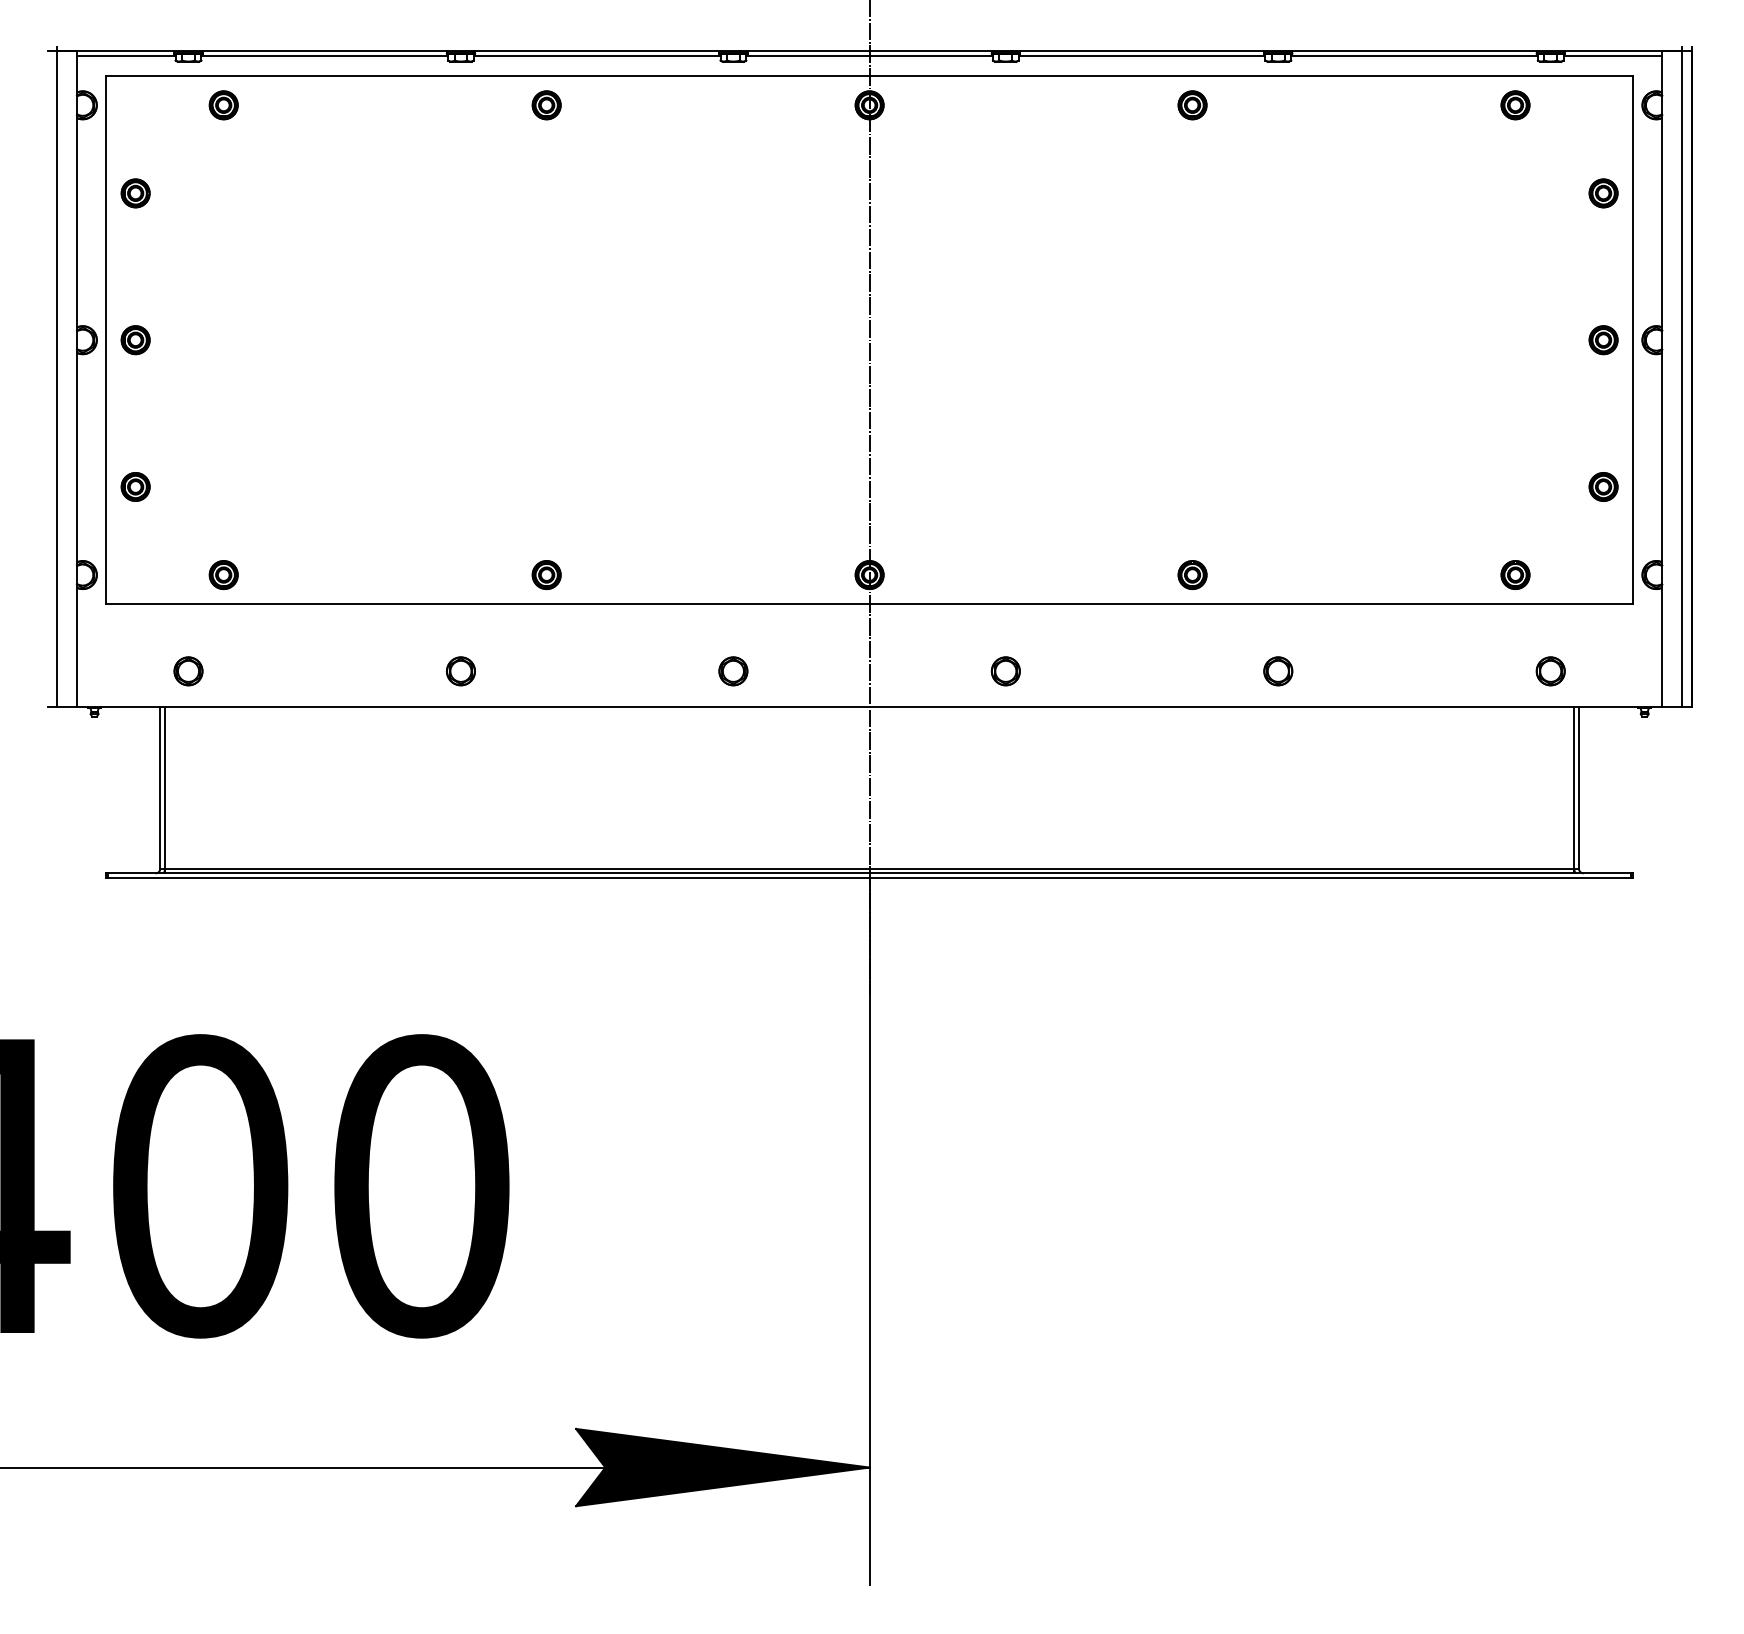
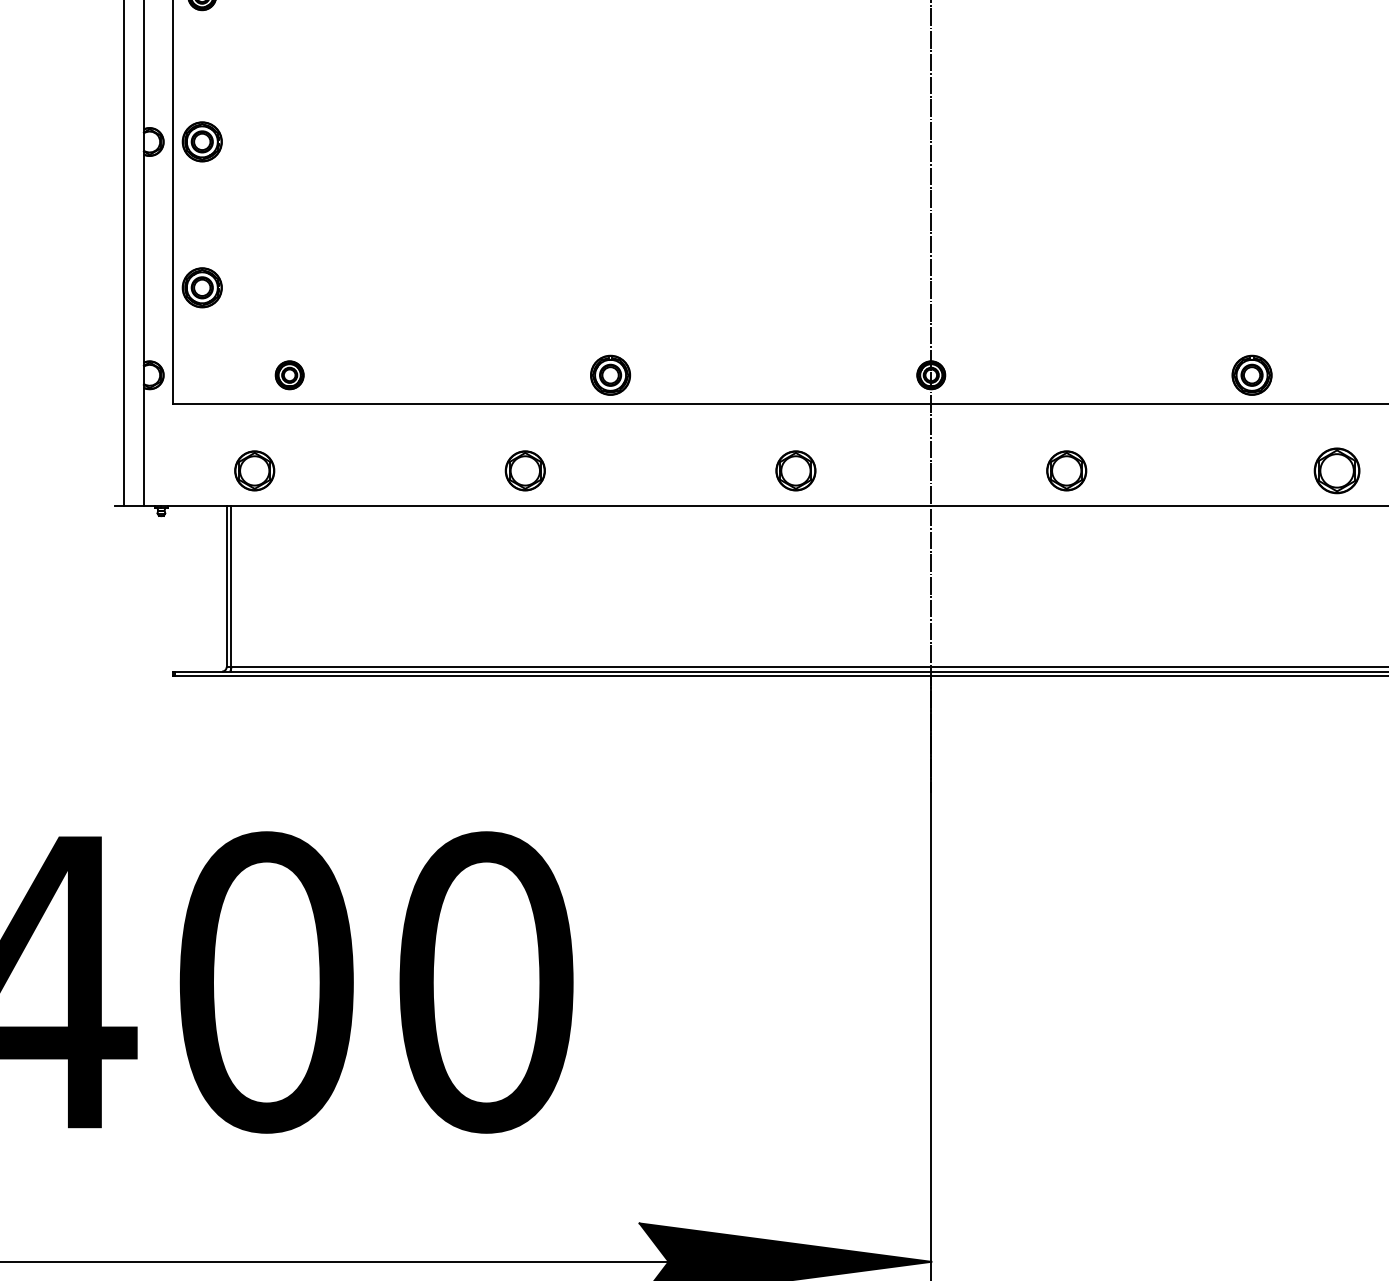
part: (135, 340) -> (202, 142), size x1.4
part: (135, 486) -> (202, 287), size x1.4
part: (546, 574) -> (610, 374), size x1.4
part: (1192, 574) -> (1251, 374), size x1.4
part: (188, 671) -> (254, 471), size x1.4
part: (460, 671) -> (524, 471), size x1.4
part: (733, 671) -> (796, 471), size x1.4
part: (1005, 671) -> (1066, 471), size x1.4
part: (1278, 671) -> (1337, 471), size x1.6

